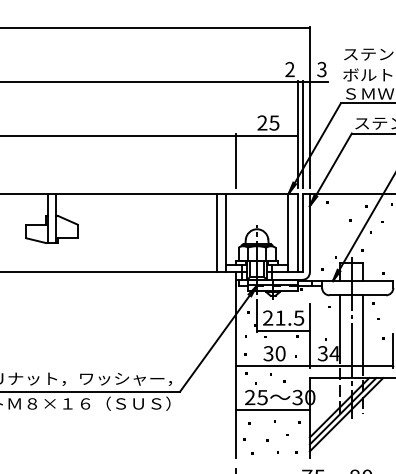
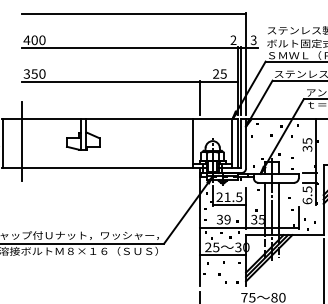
line: (217, 233) -> (187, 143), removed
text: (280, 353) -> (227, 219), 30 -> 39
text: (332, 353) -> (260, 219), 34 -> 35

